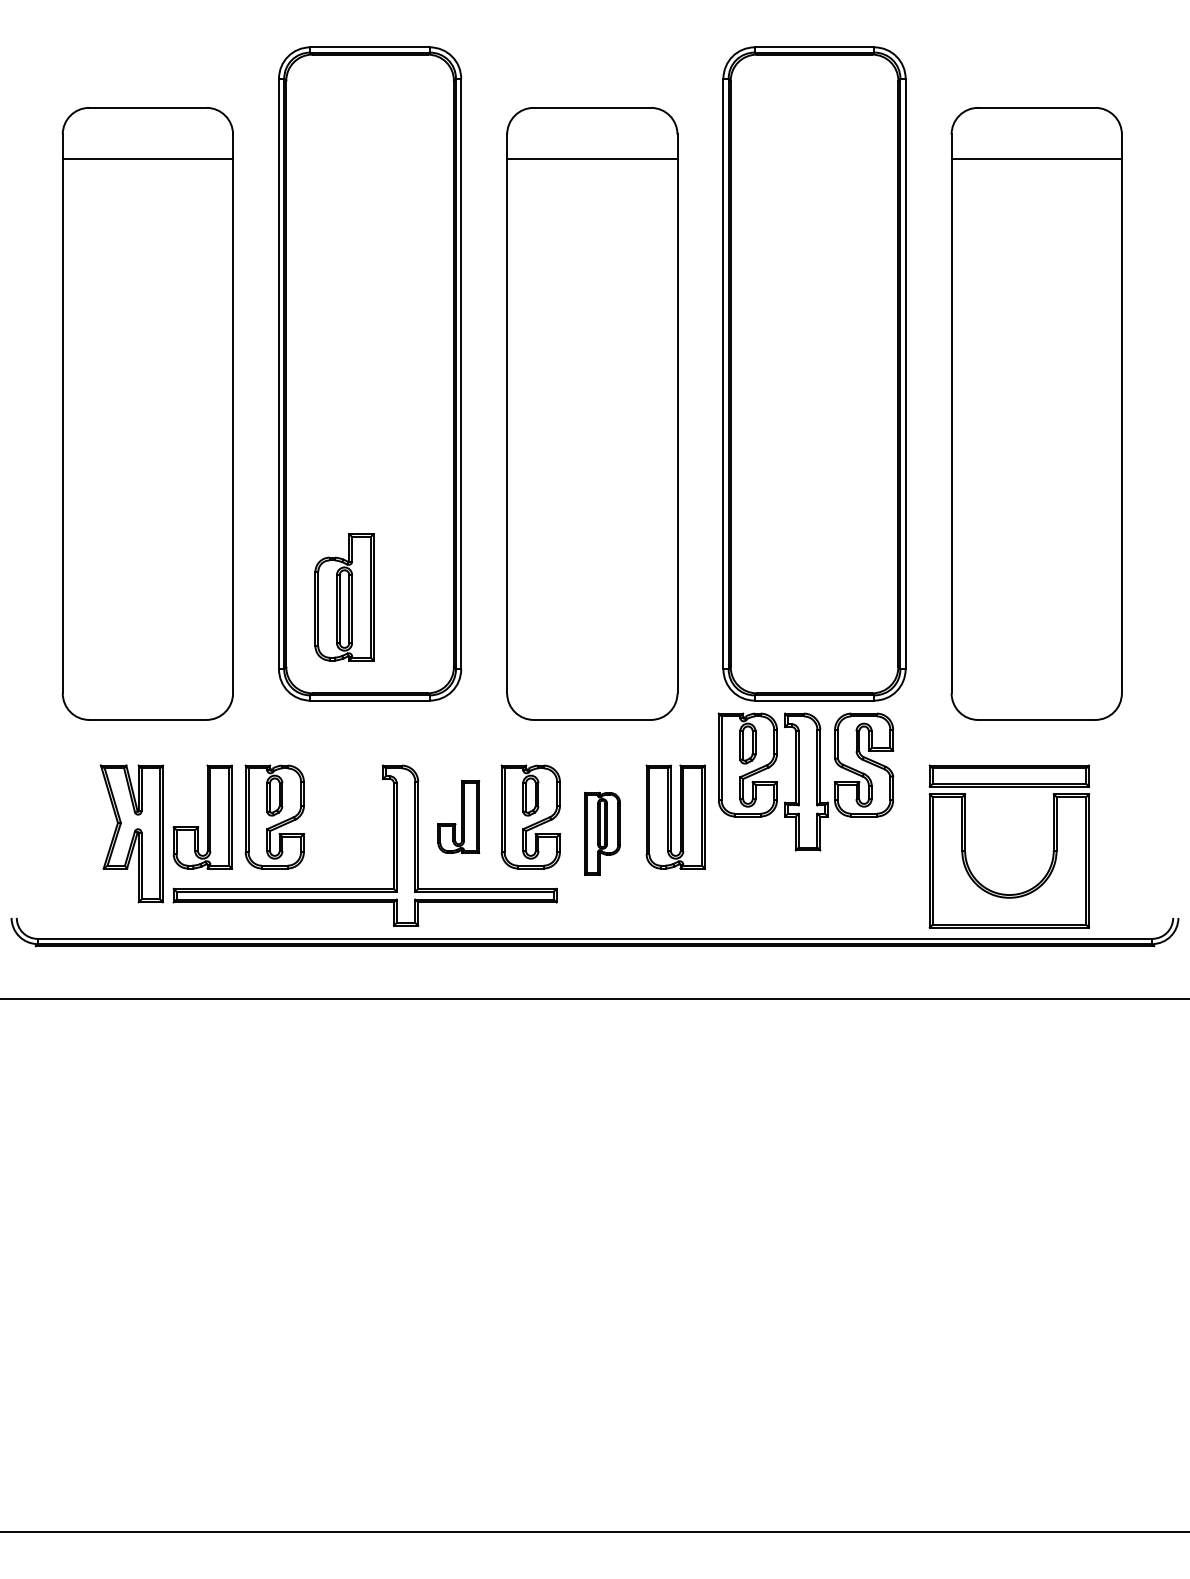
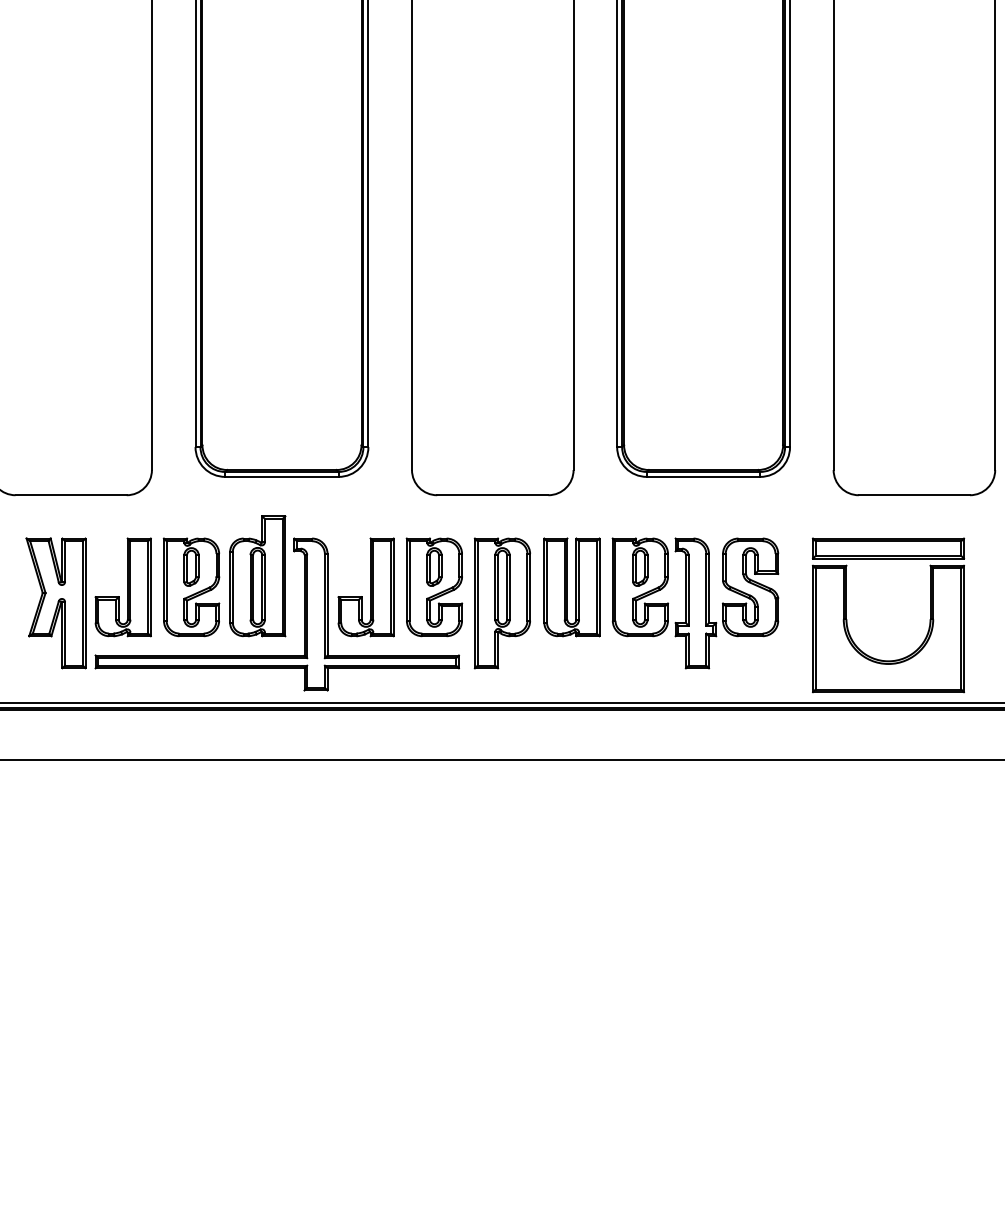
part: (344, 597) -> (257, 576), moved
part: (805, 781) -> (695, 602), moved
part: (458, 816) -> (365, 586), size x1.43
part: (602, 833) -> (502, 602), size x1.67

